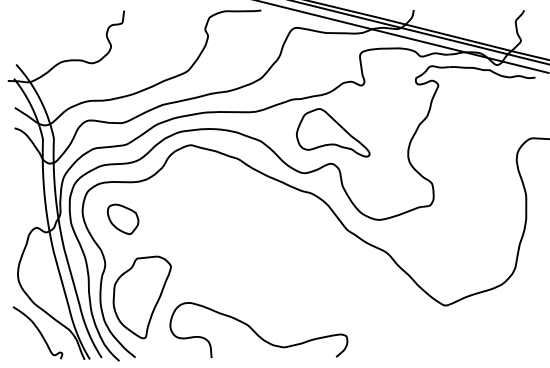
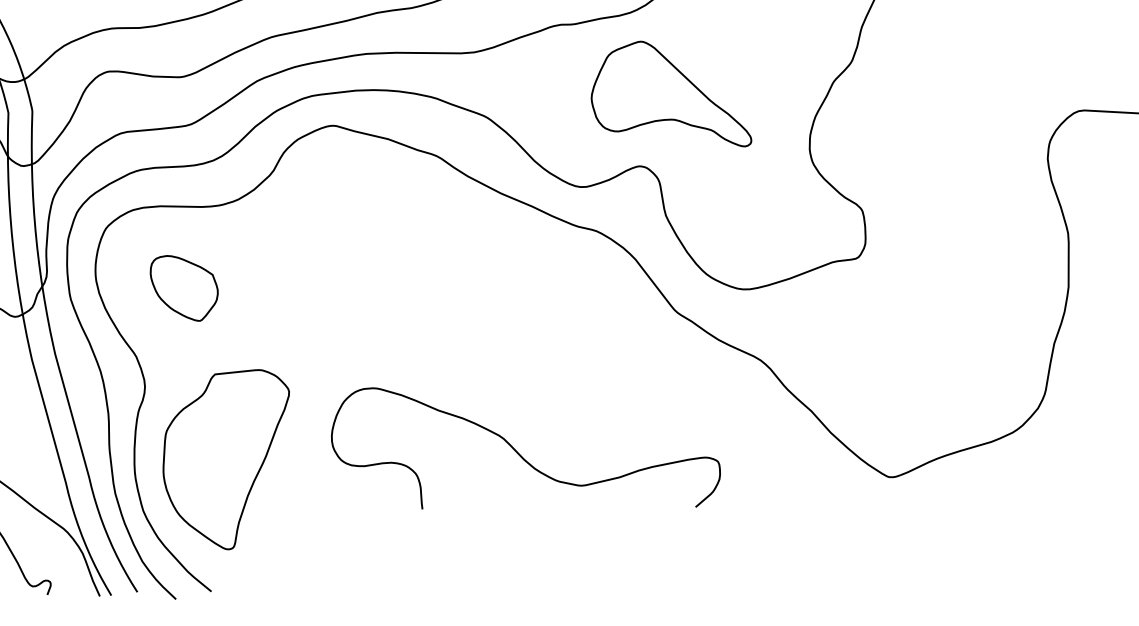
part: (333, 132) -> (672, 93), moved
curve: (256, 332) -> (520, 453), moved

